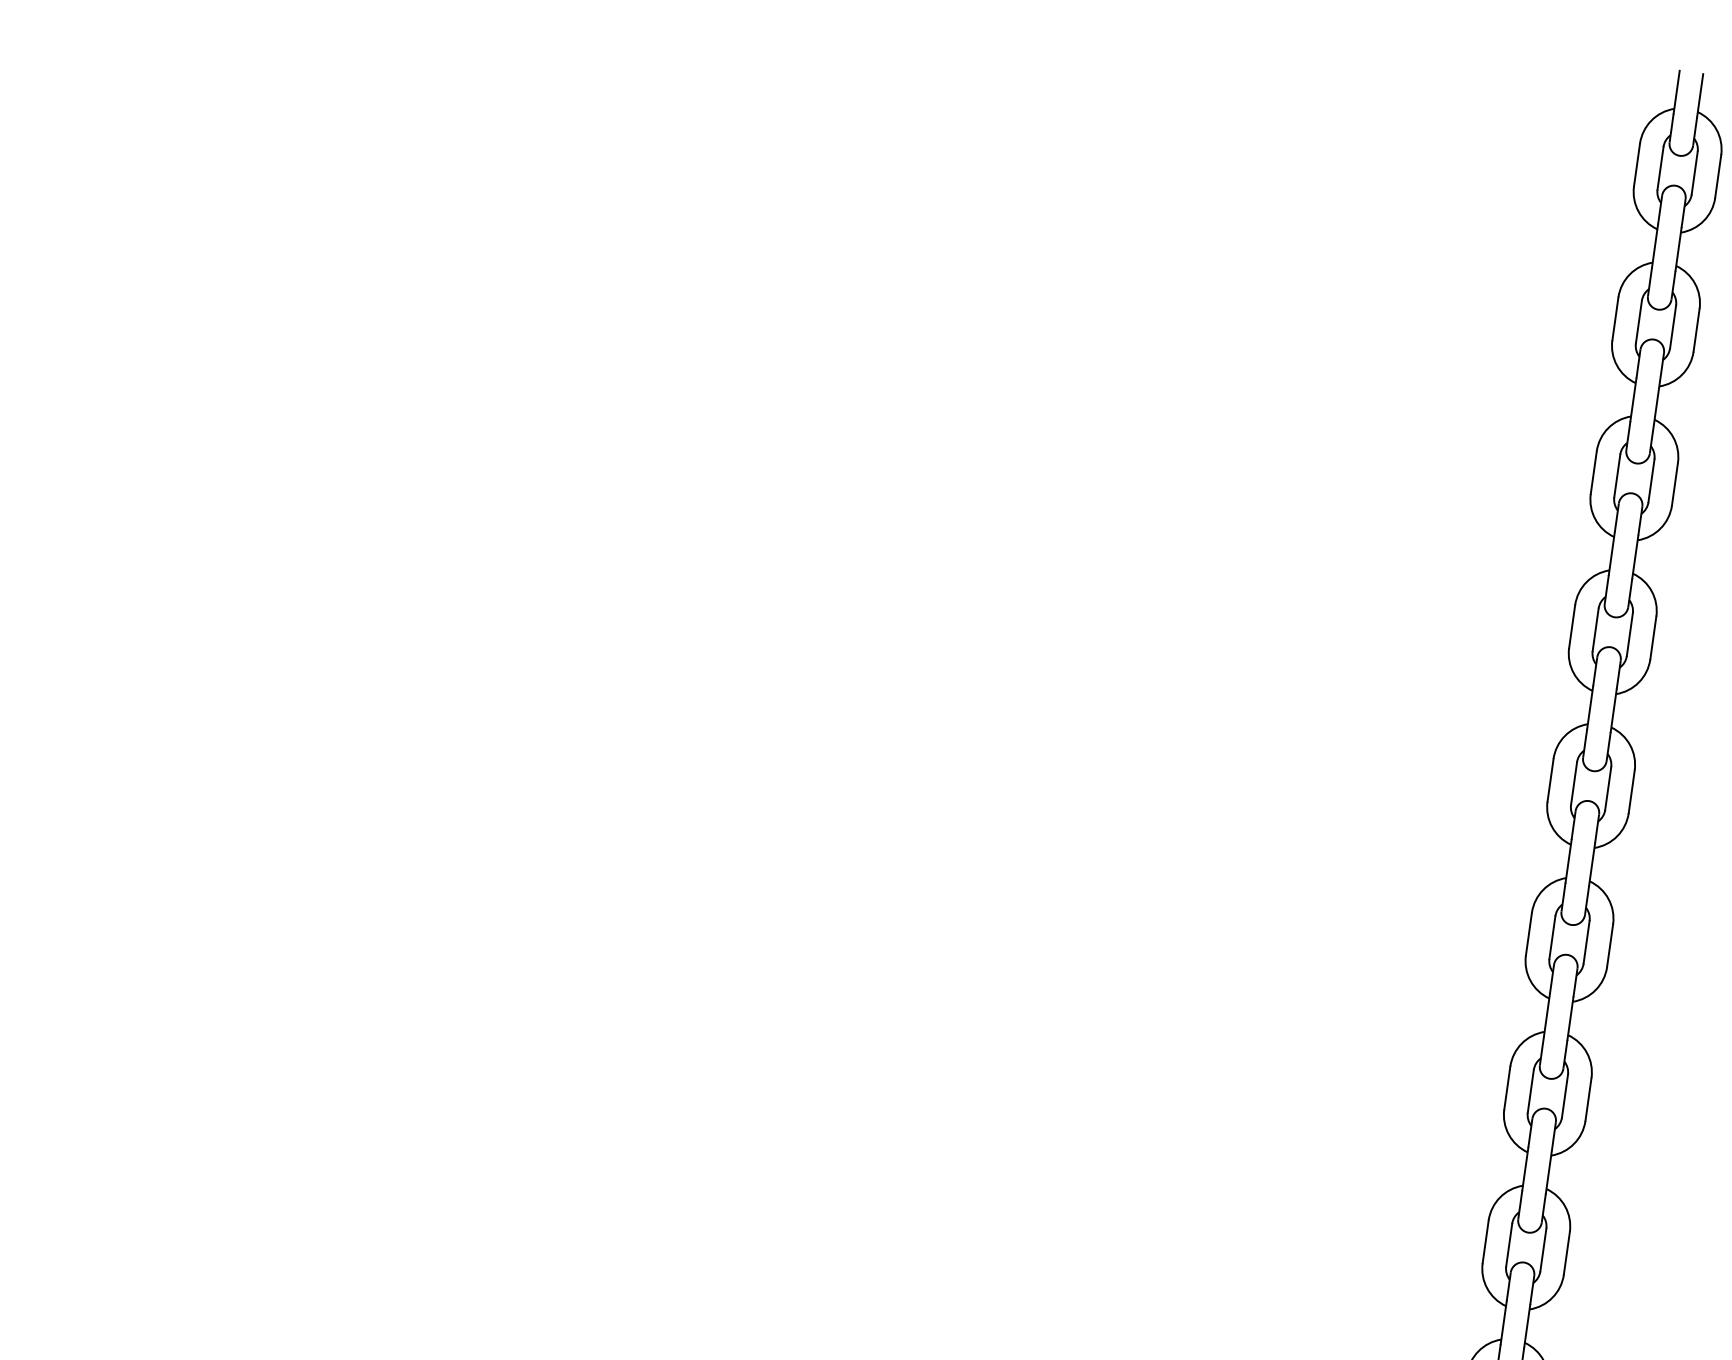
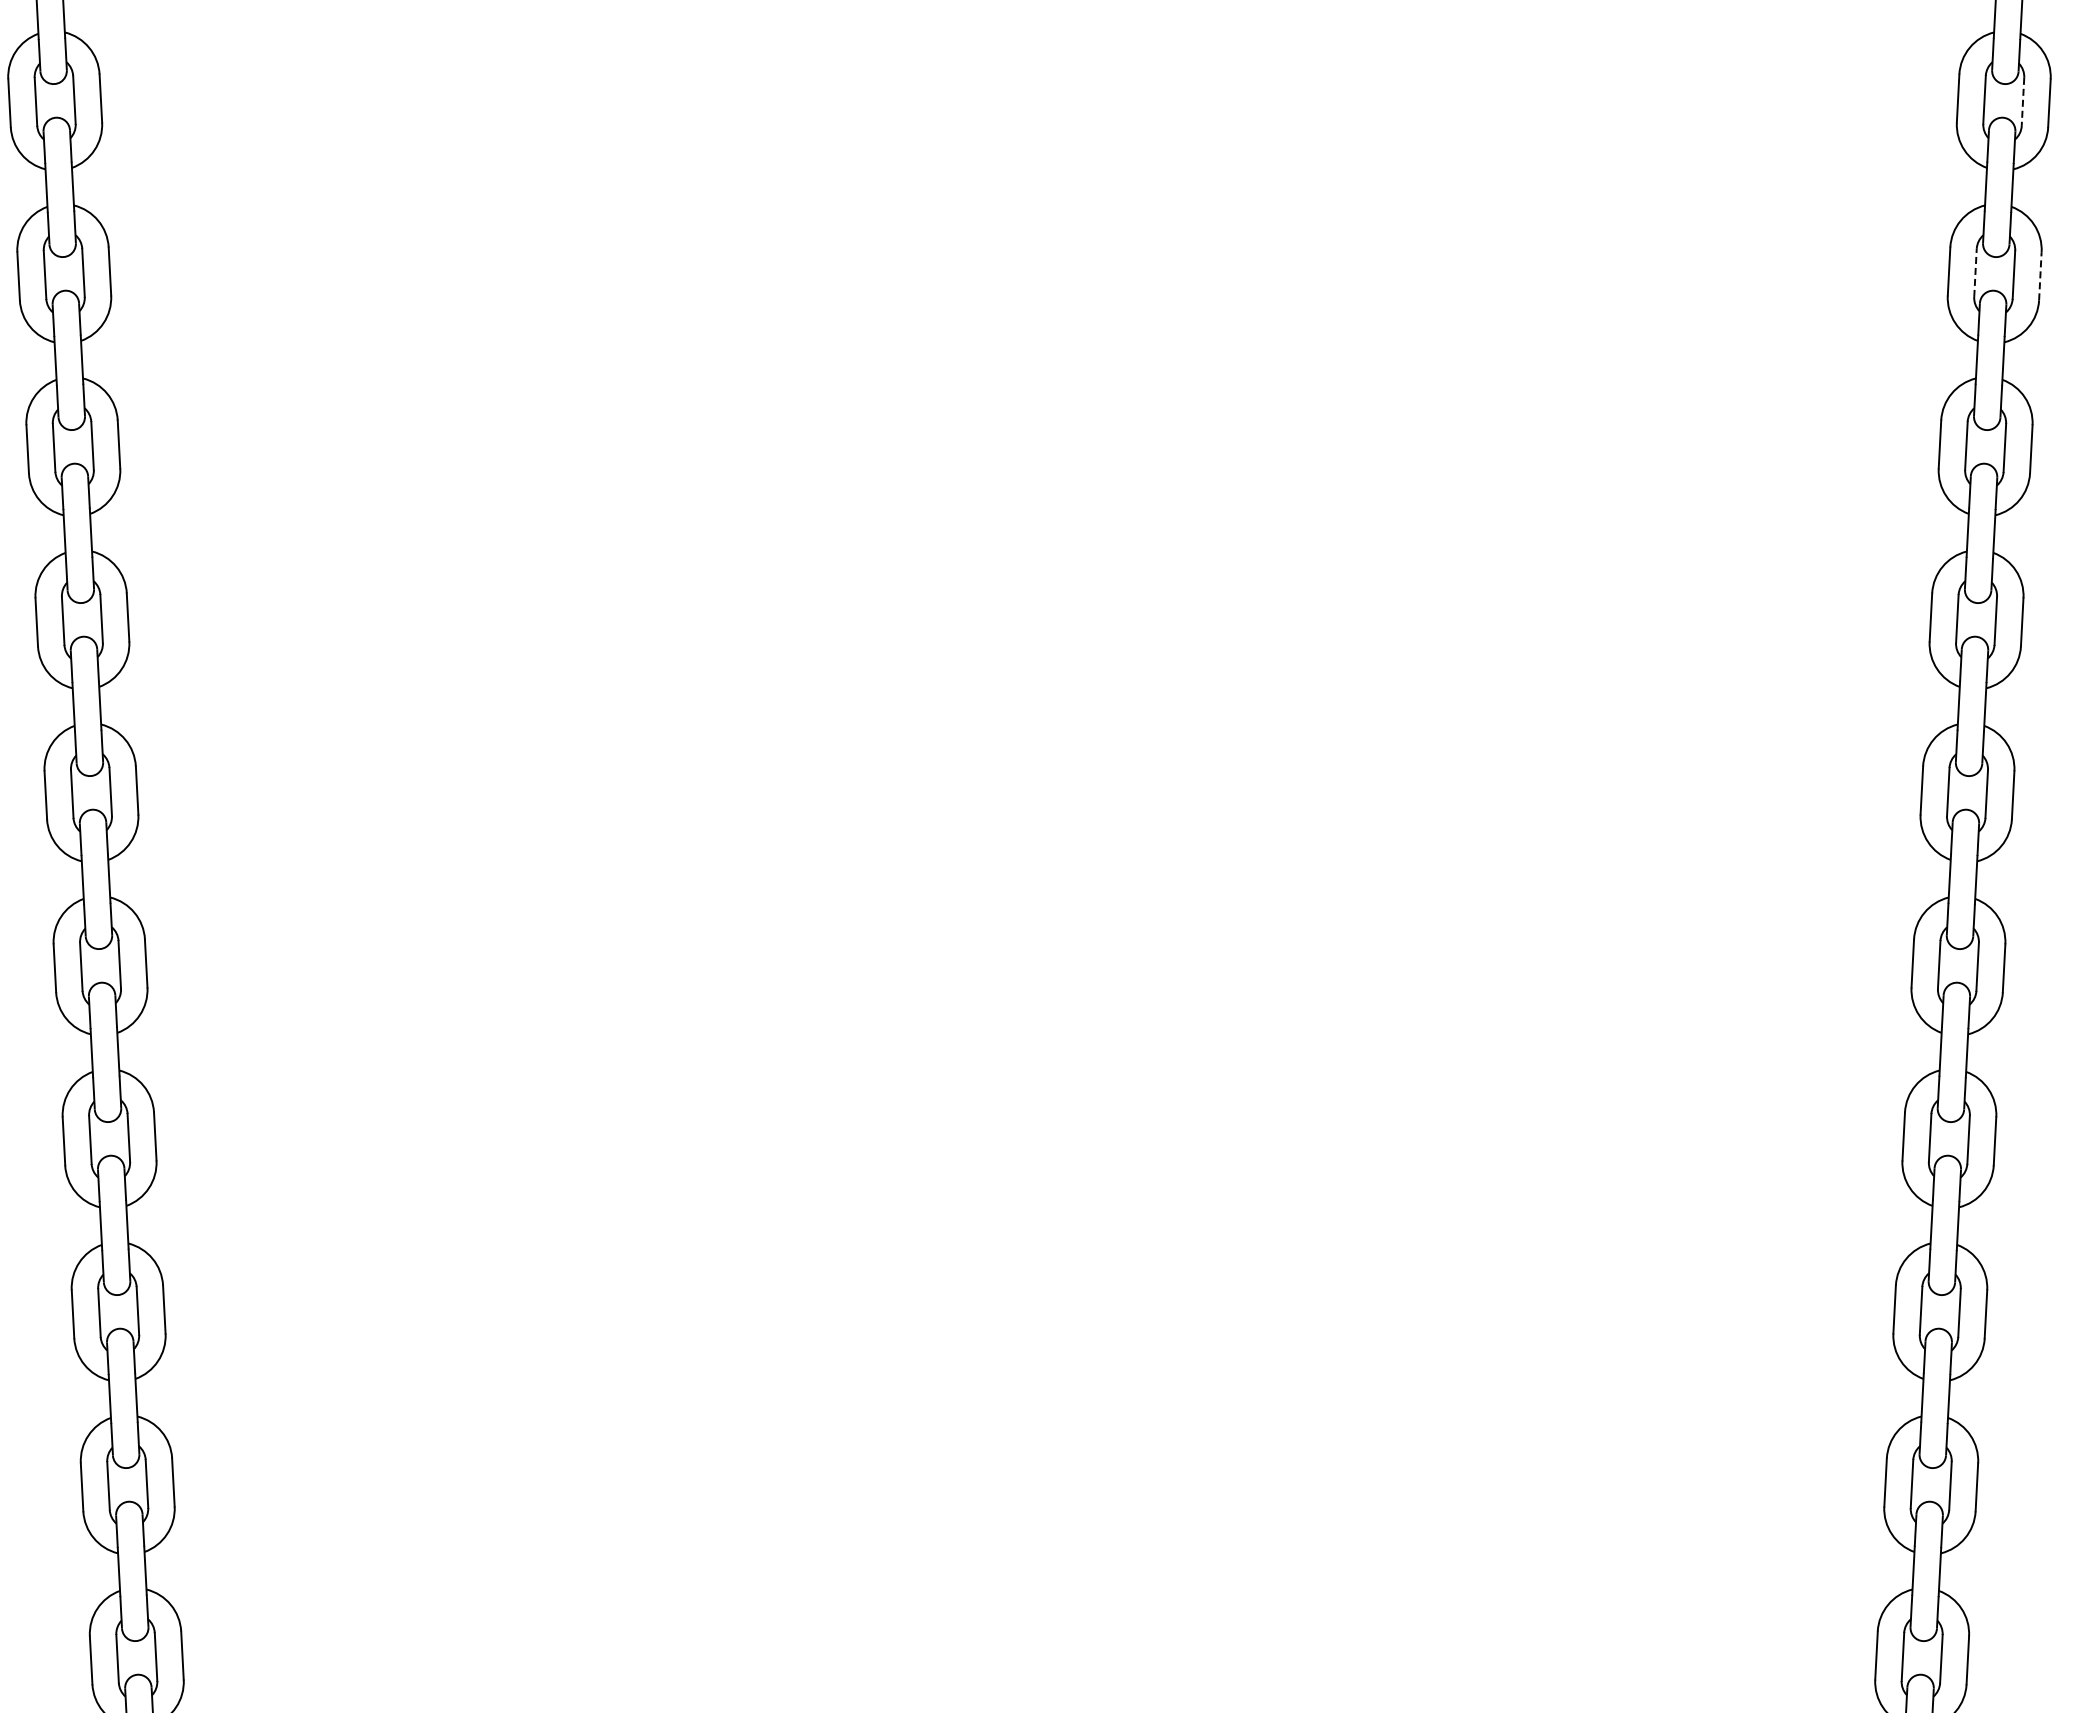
line: (1694, 173) -> (2022, 102), solid -> dashed
line: (1638, 321) -> (1975, 272), solid -> dashed
line: (1696, 329) -> (2040, 275), solid -> dashed

